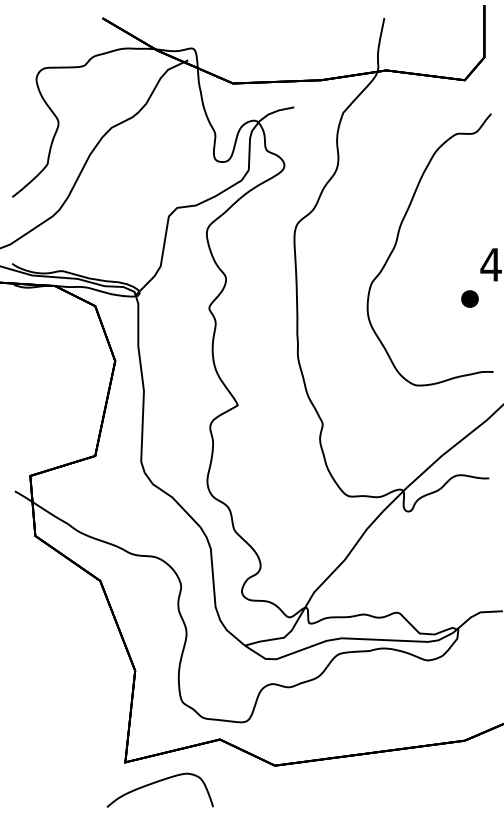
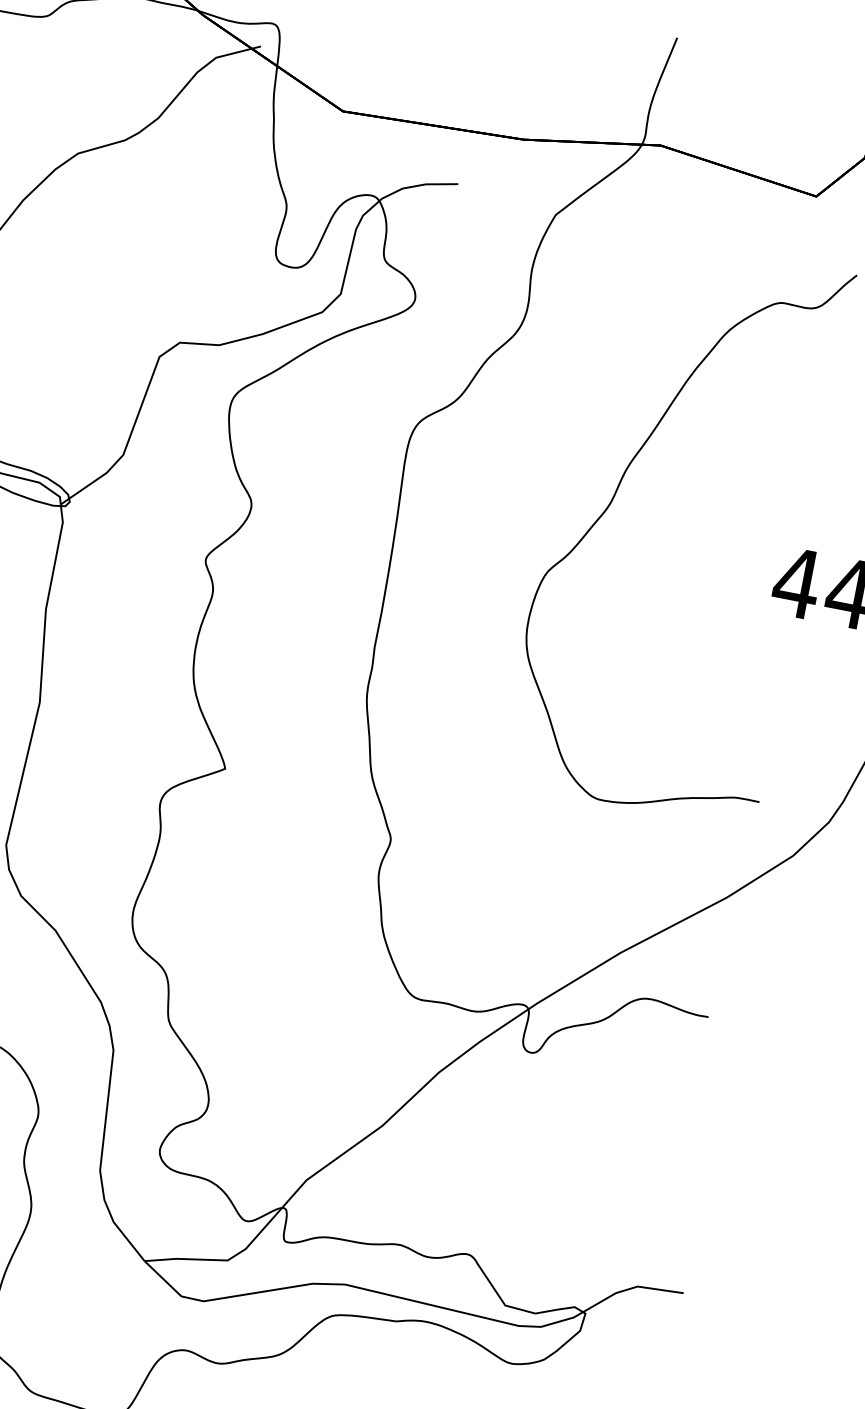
part: (469, 298) -> (739, 642), removed

